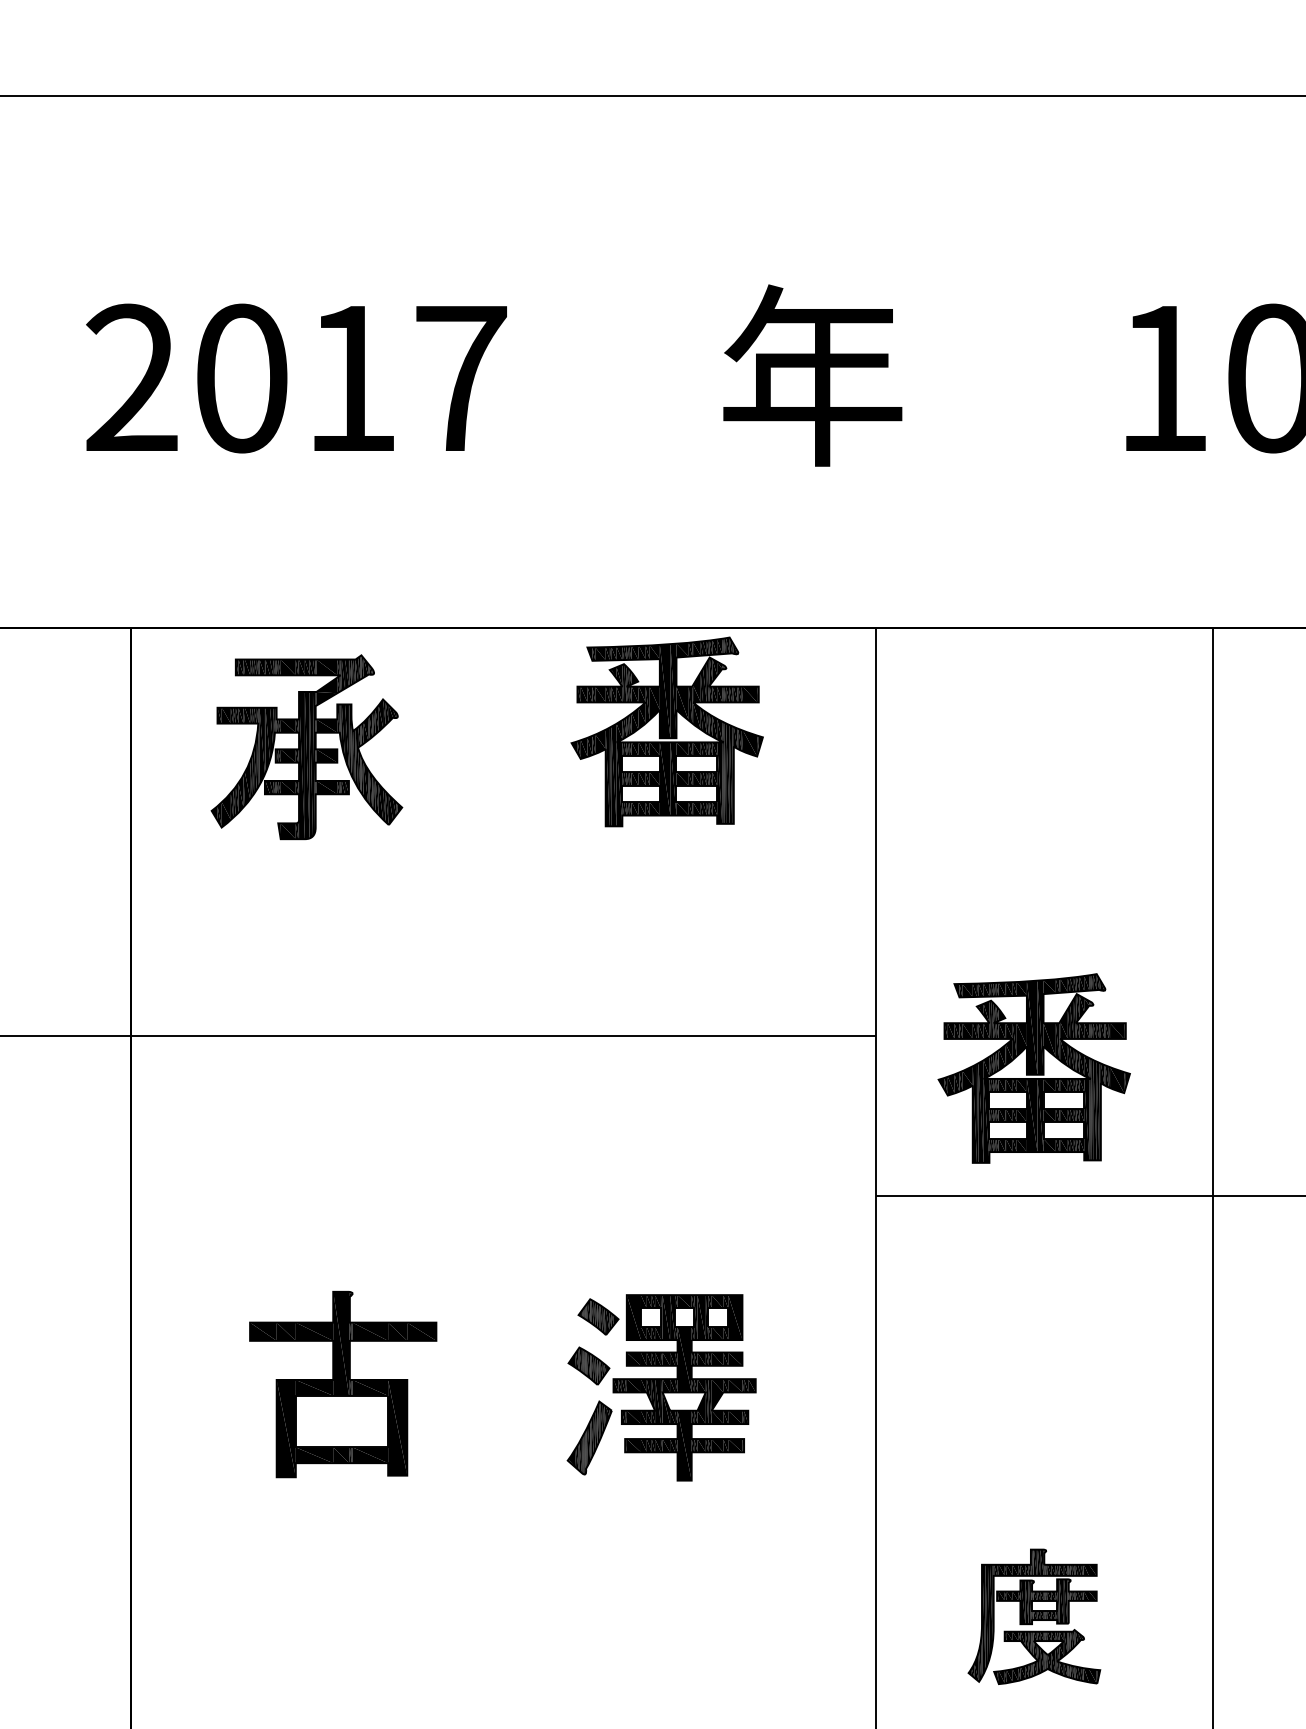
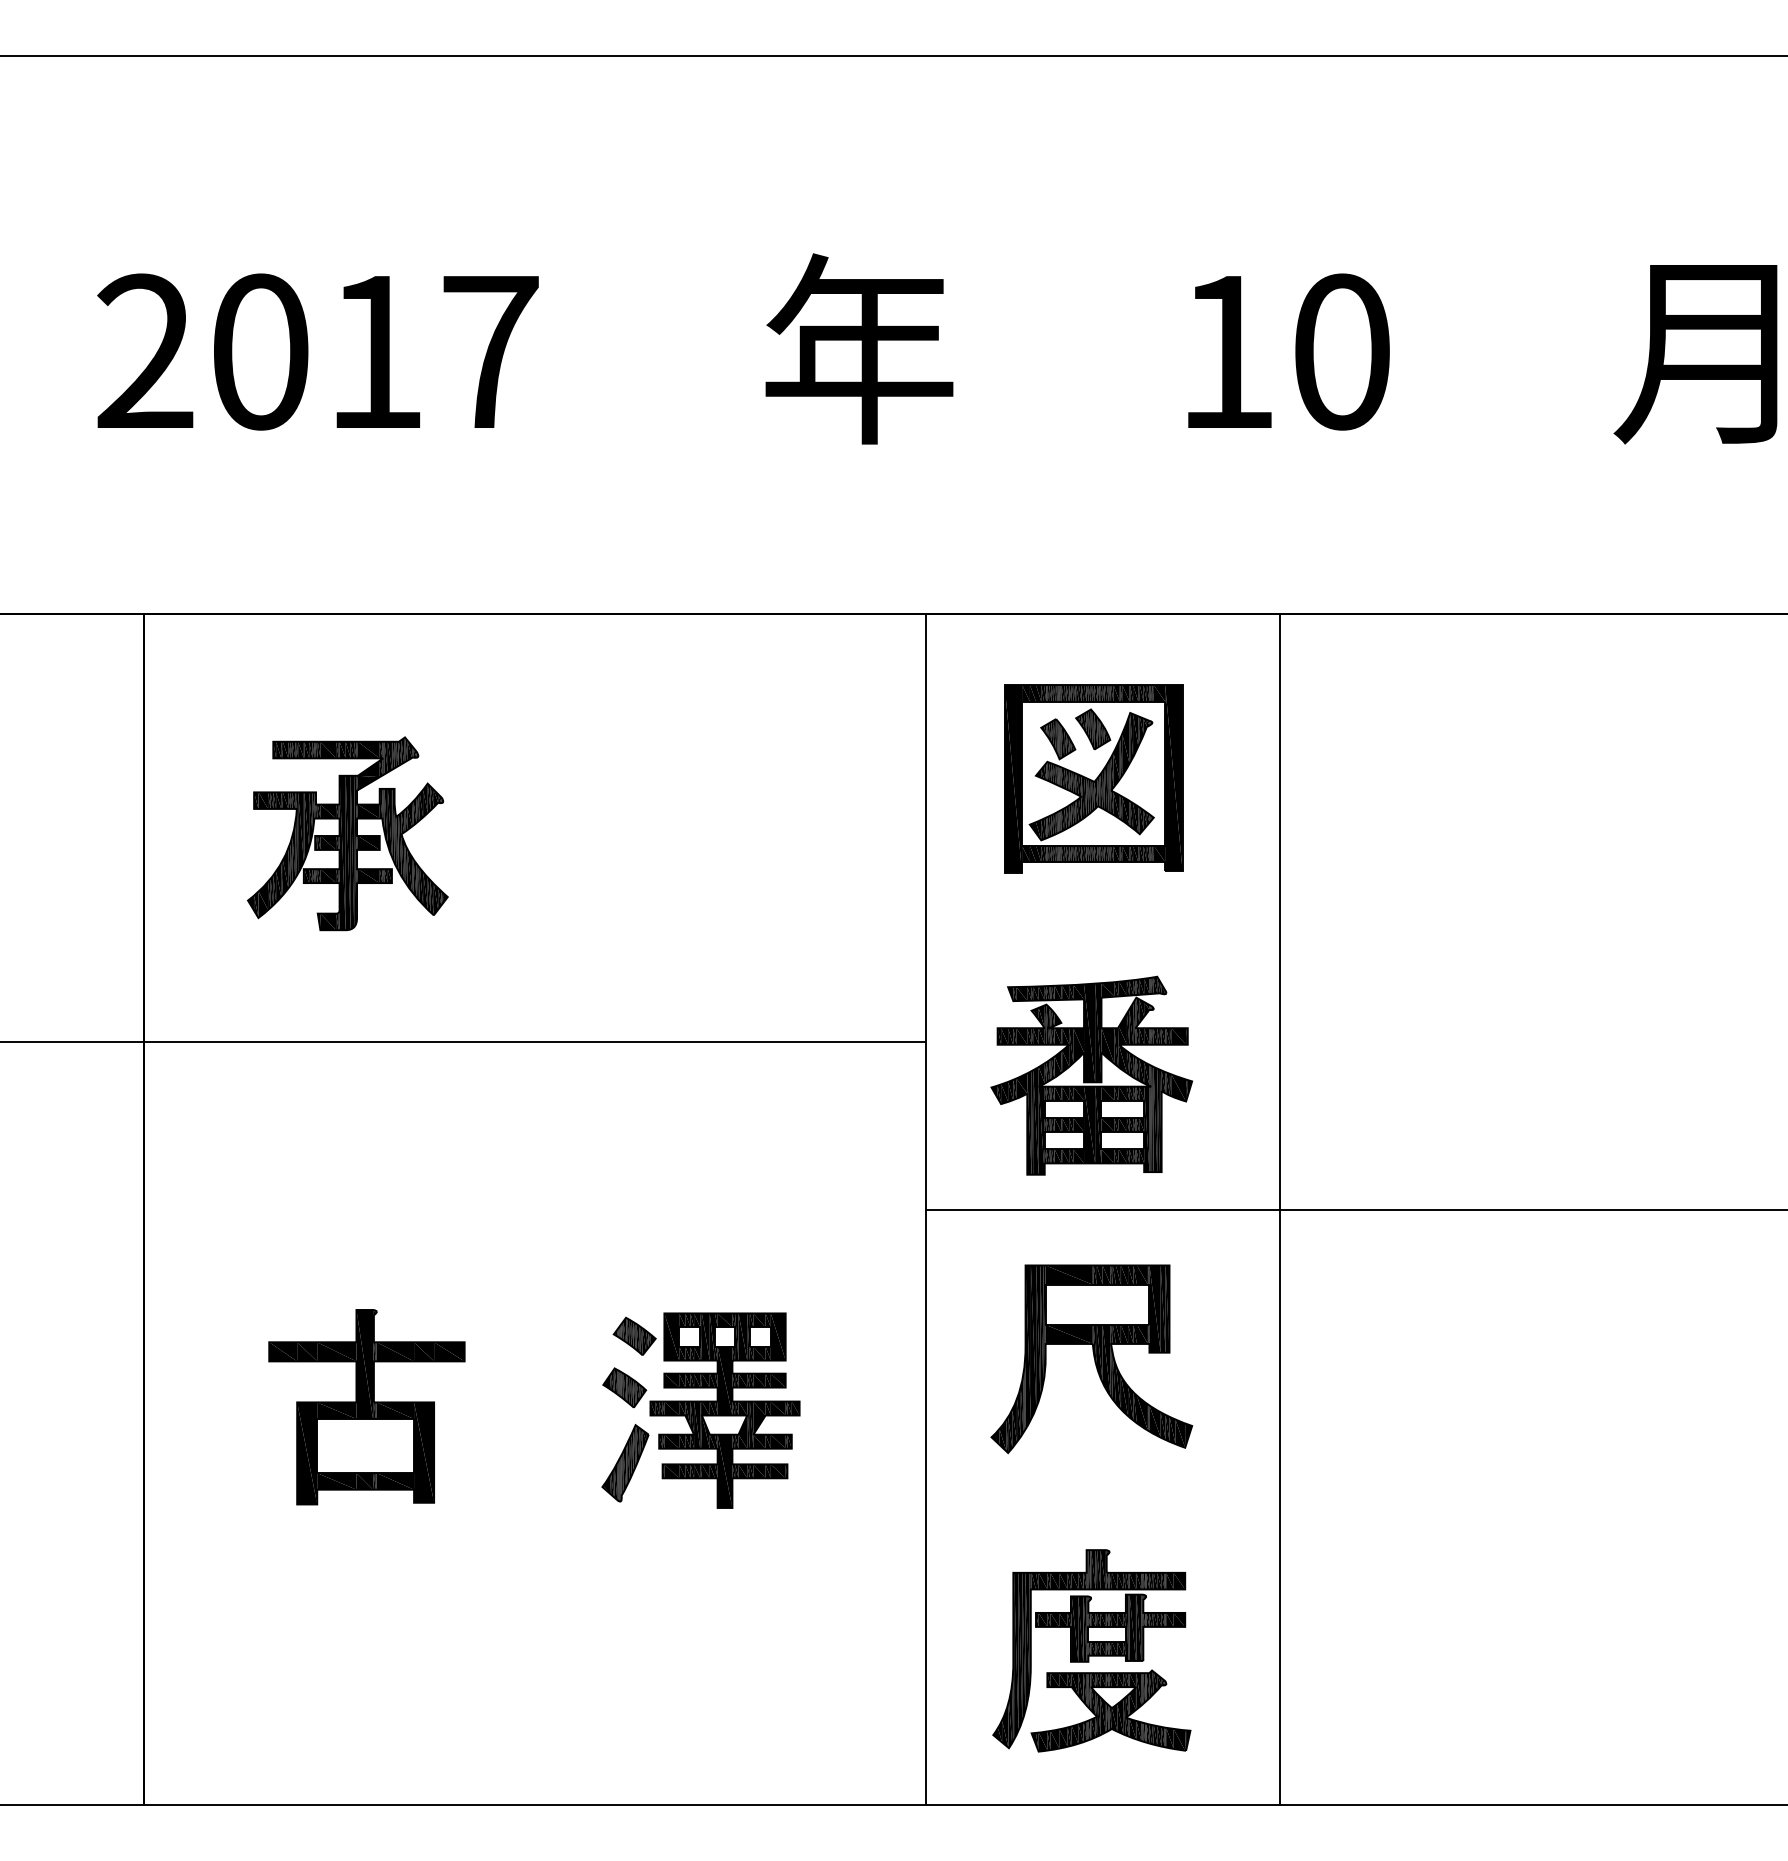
part: (666, 731) -> (706, 722), removed
part: (306, 746) -> (347, 833), moved
part: (1035, 785) -> (1093, 778), added
part: (1034, 1339) -> (1091, 1359), added
part: (1034, 1616) -> (1091, 1650), size x1.43

